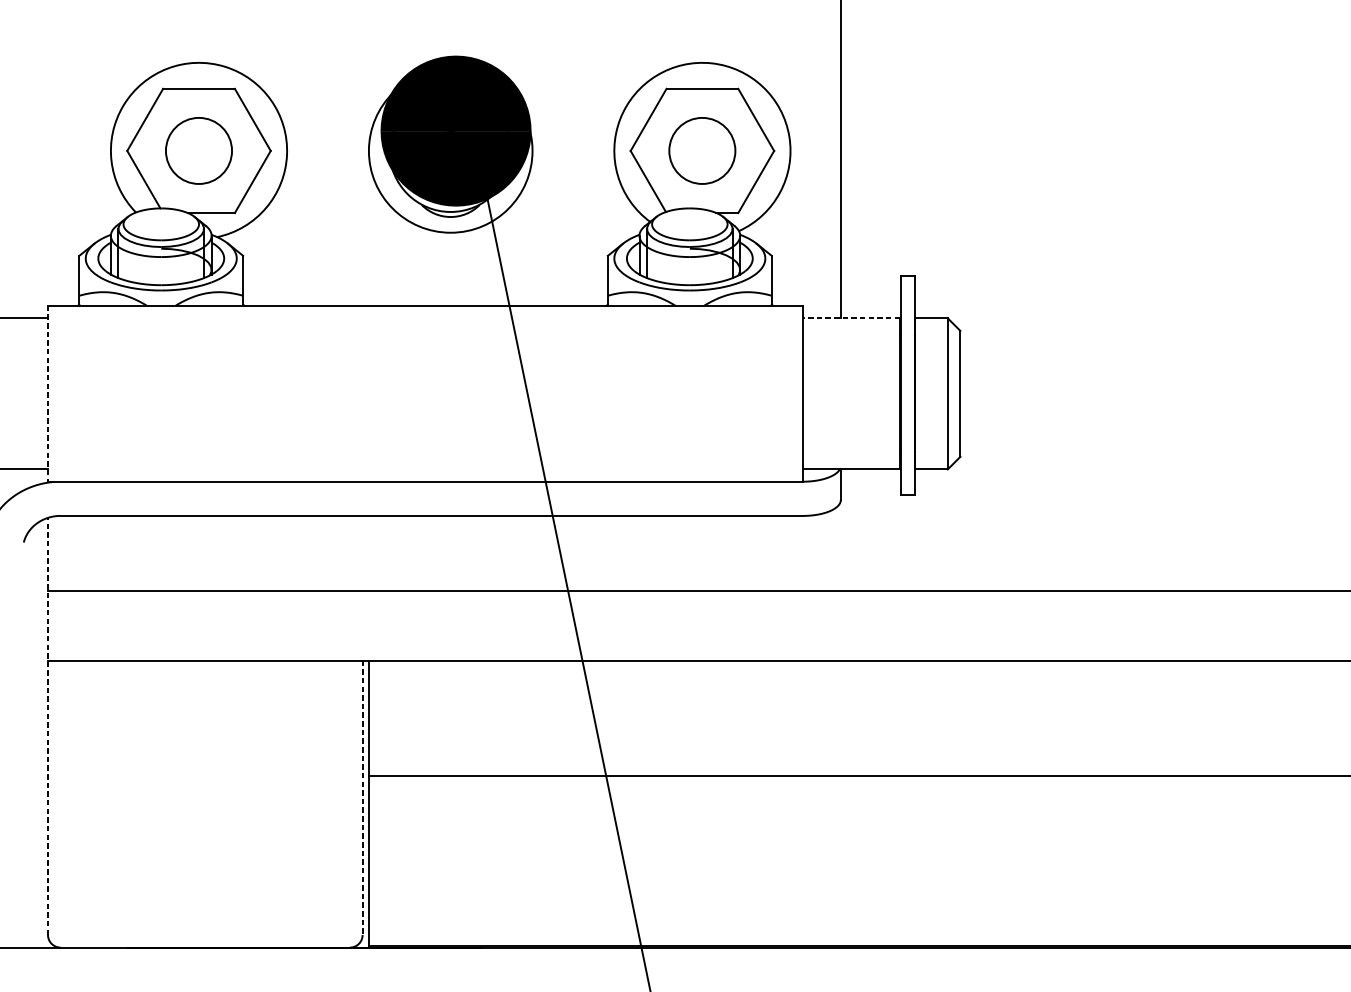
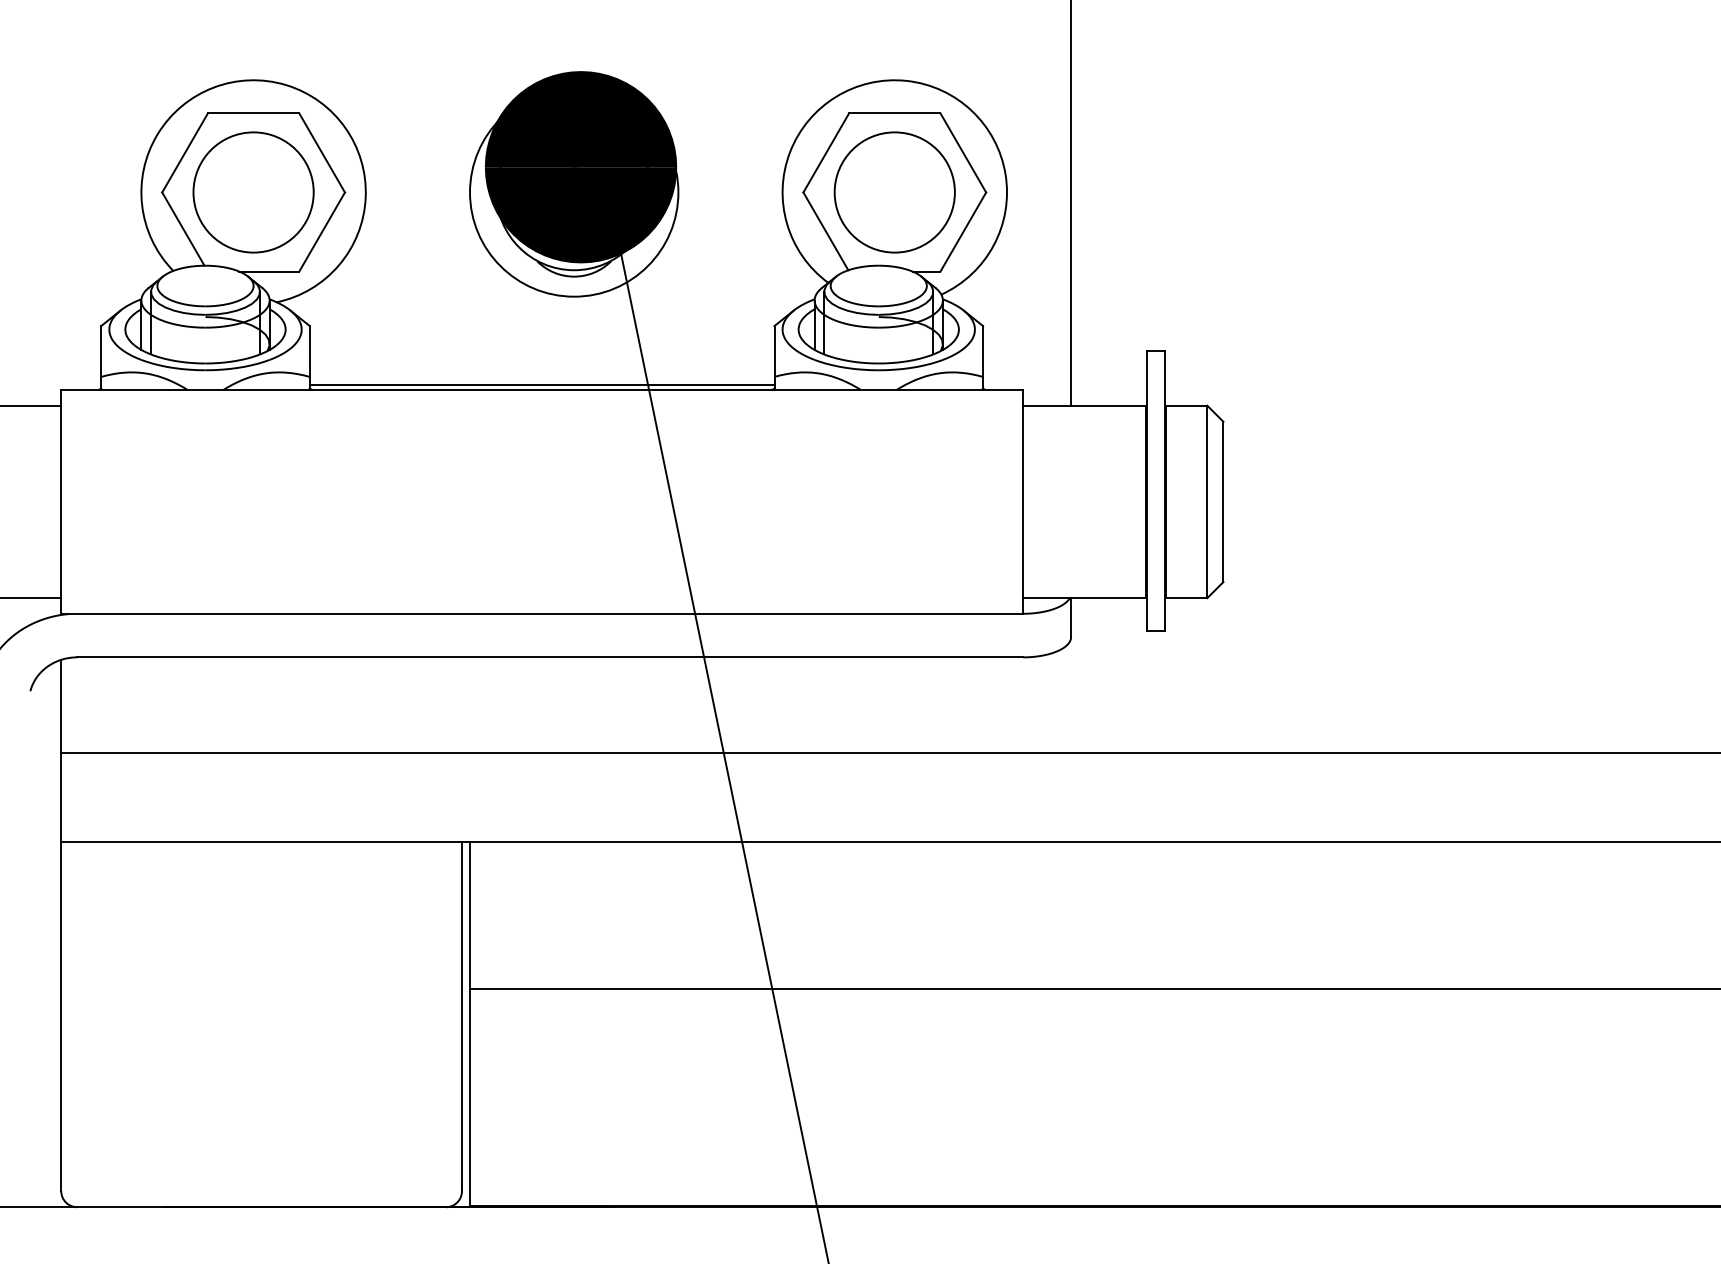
circle: (198, 150) -> (253, 192), size x1.43
circle: (702, 150) -> (894, 192), size x1.43
line: (425, 301) -> (541, 384), added
line: (851, 318) -> (1084, 405), dashed -> solid
line: (48, 394) -> (61, 502), dashed -> solid
line: (48, 726) -> (61, 925), dashed -> solid
line: (363, 797) -> (462, 1016), dashed -> solid

